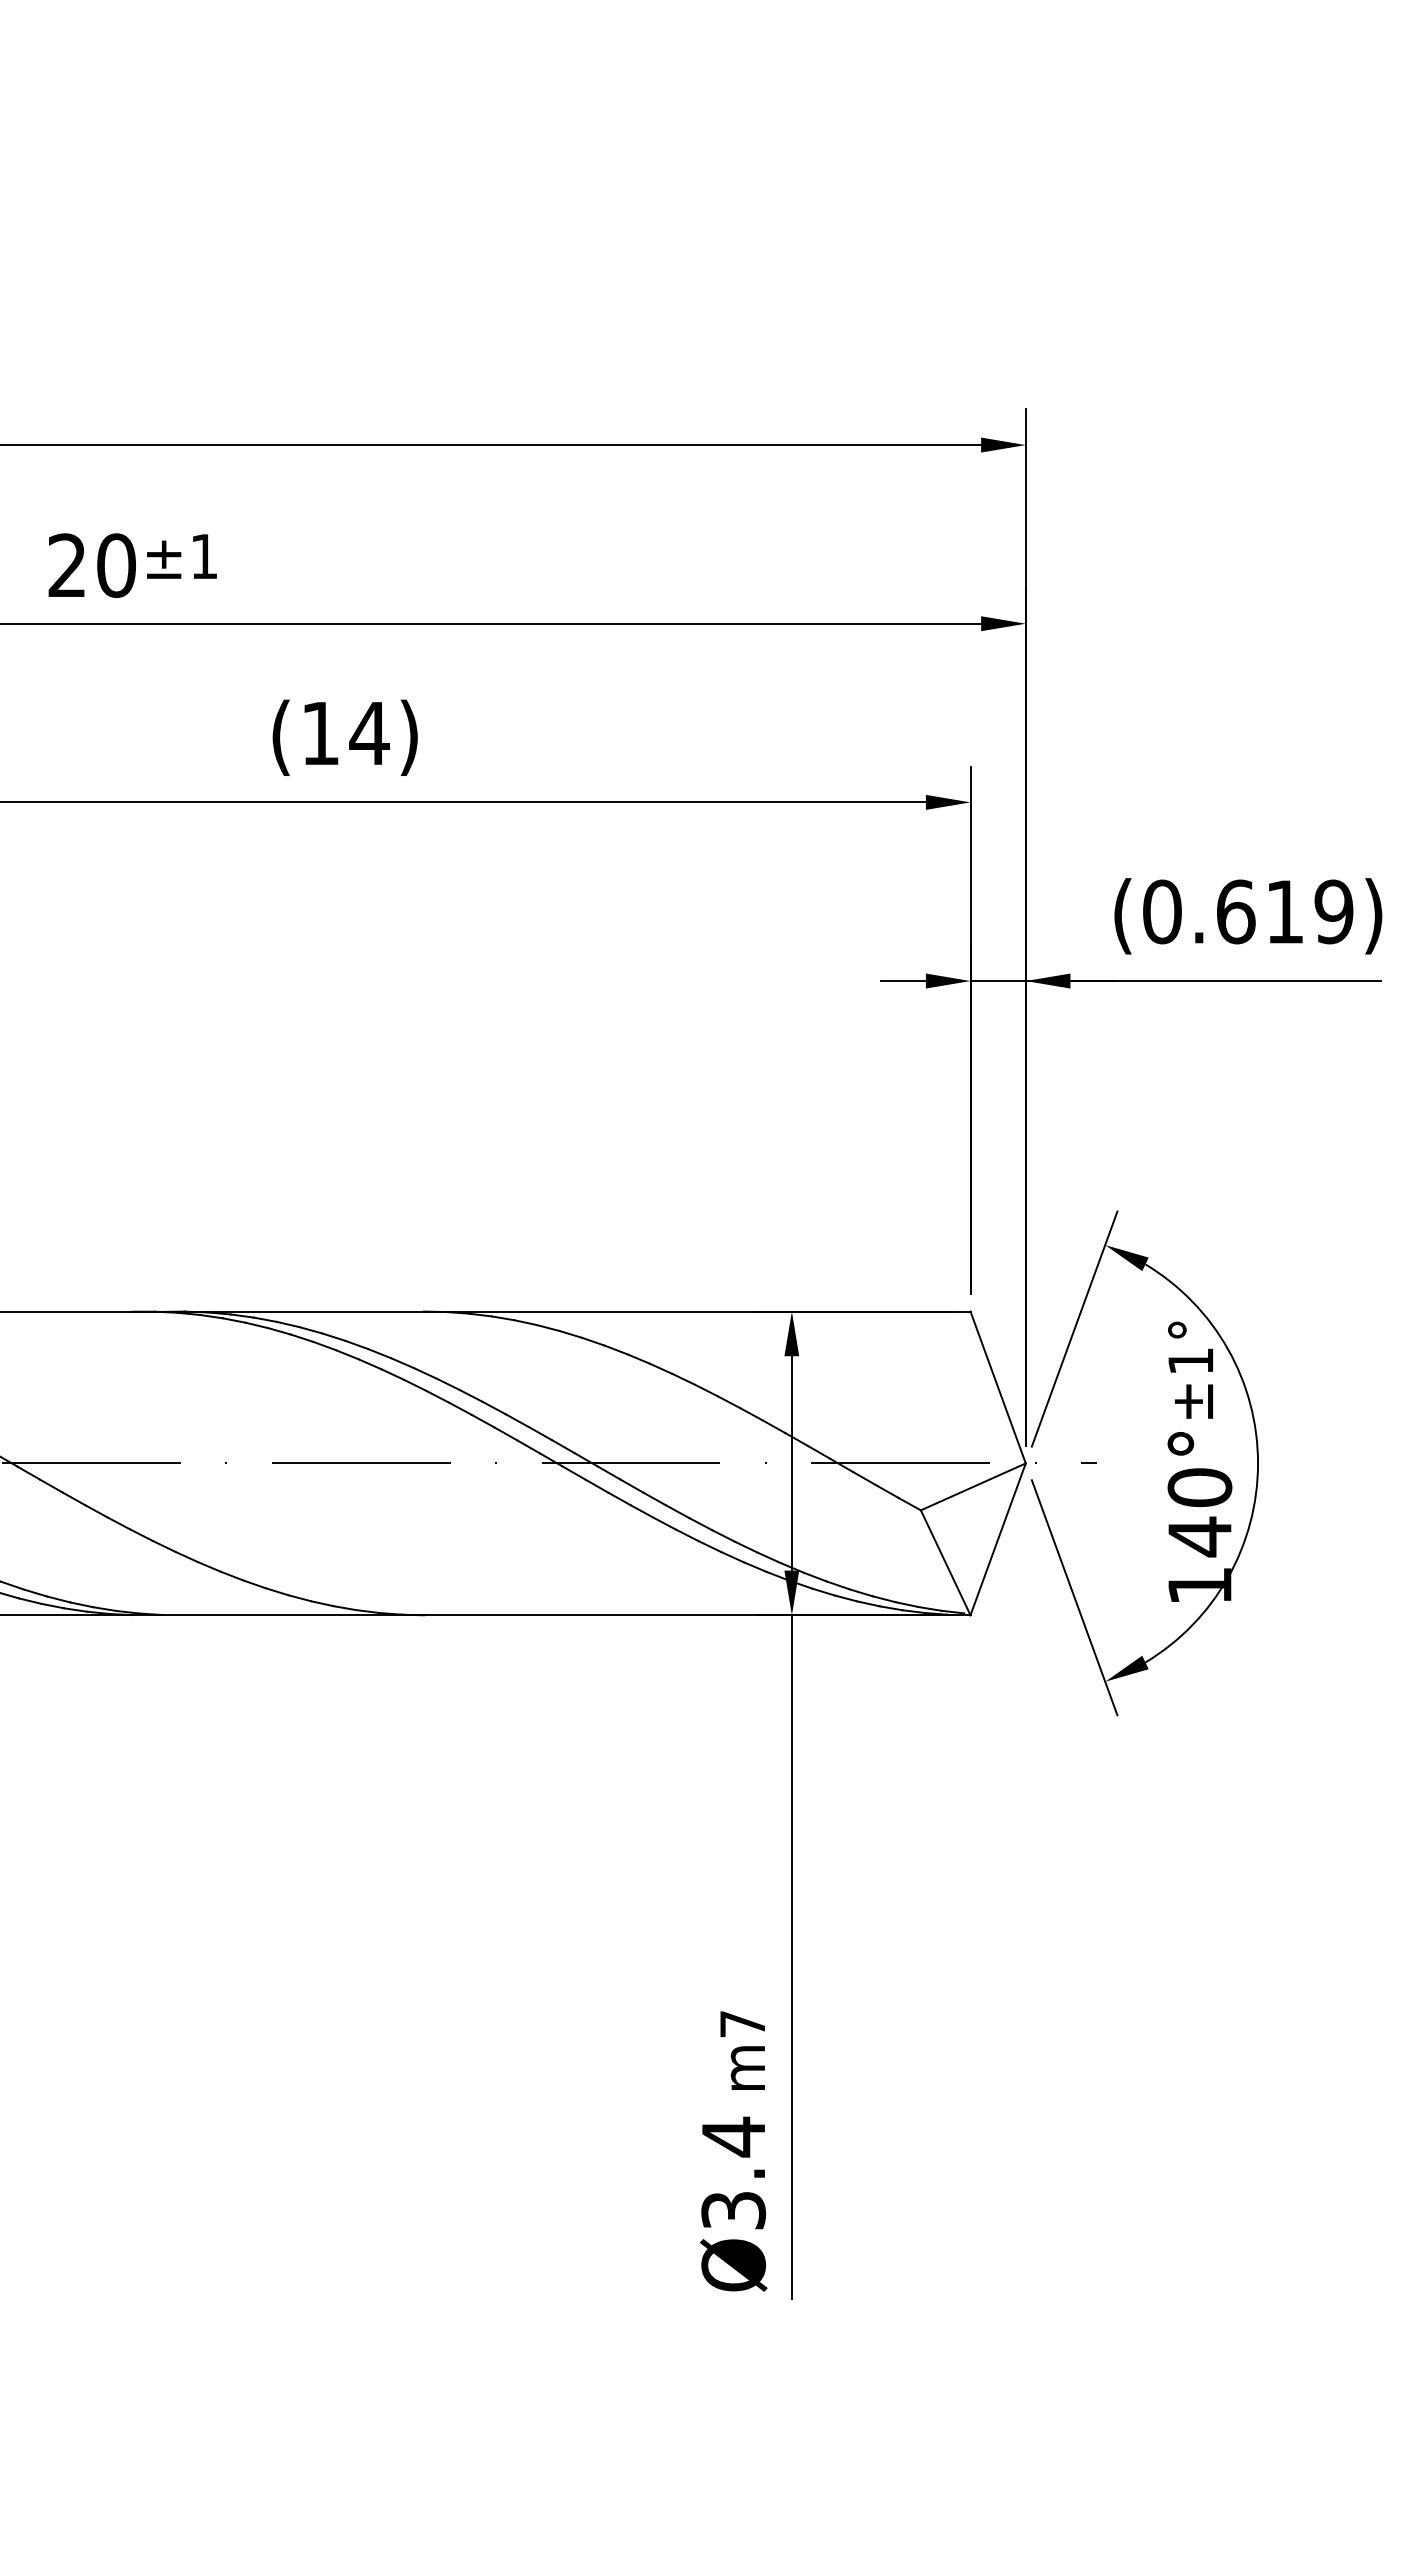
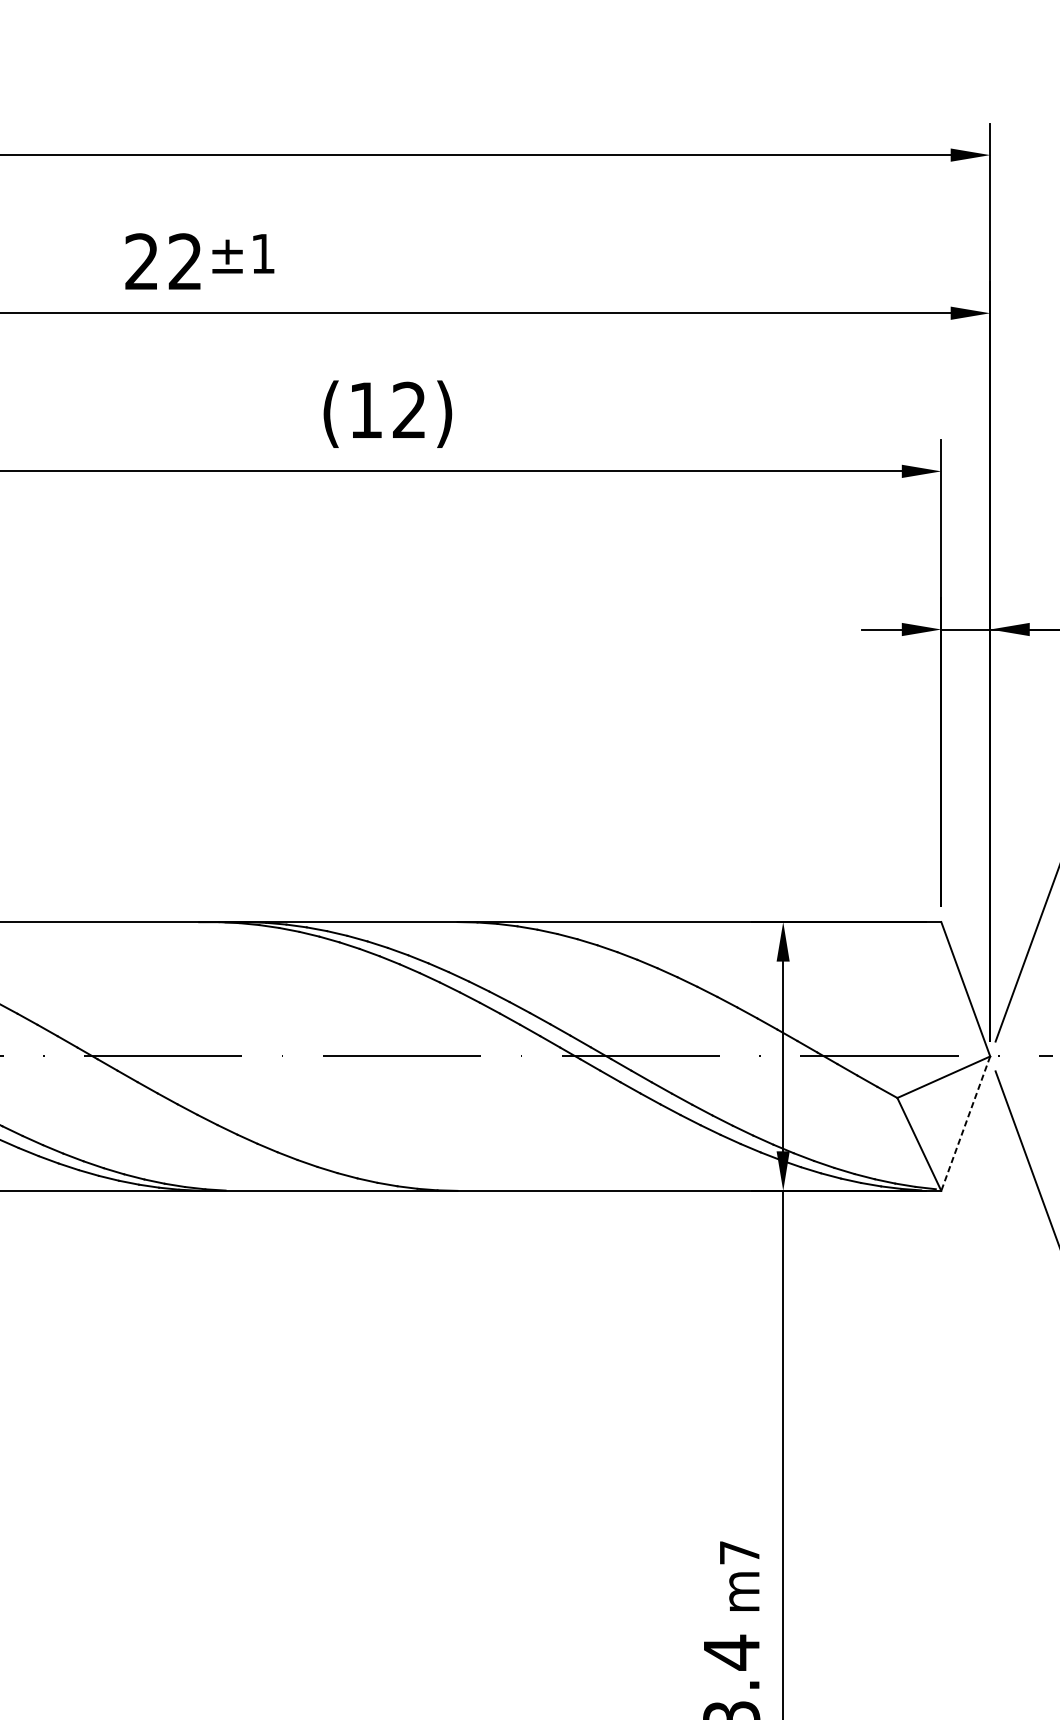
text: (116, 565) -> (185, 261), 20 -> 22
text: (369, 732) -> (409, 409), (14) -> (12)
line: (998, 1539) -> (966, 1123), solid -> dashed

